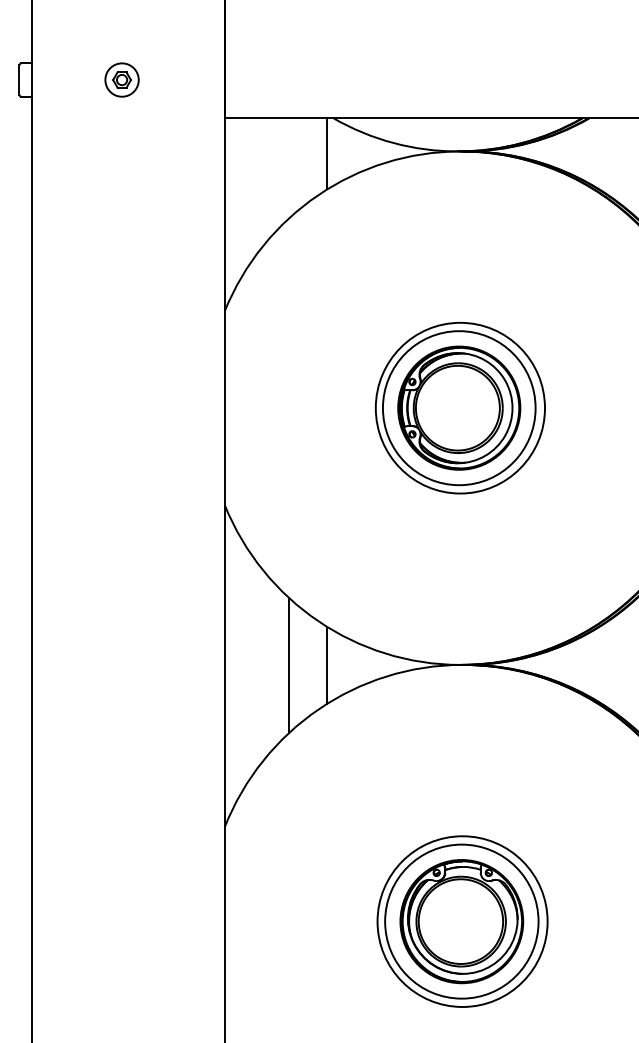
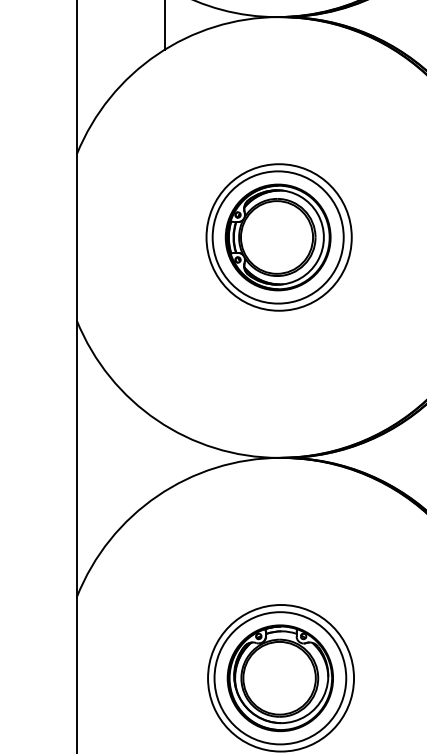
line: (288, 665) -> (131, 458), removed
line: (327, 665) -> (165, 458), removed

